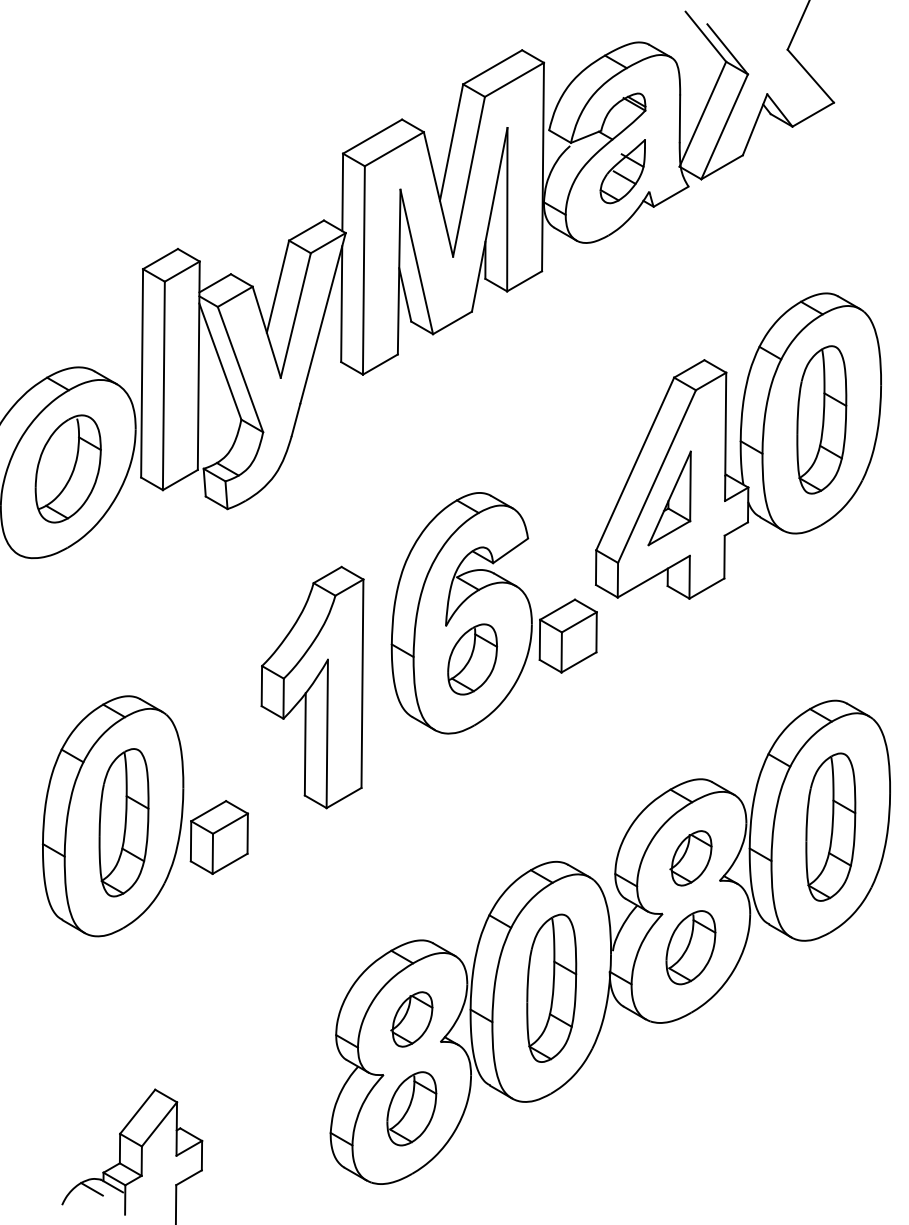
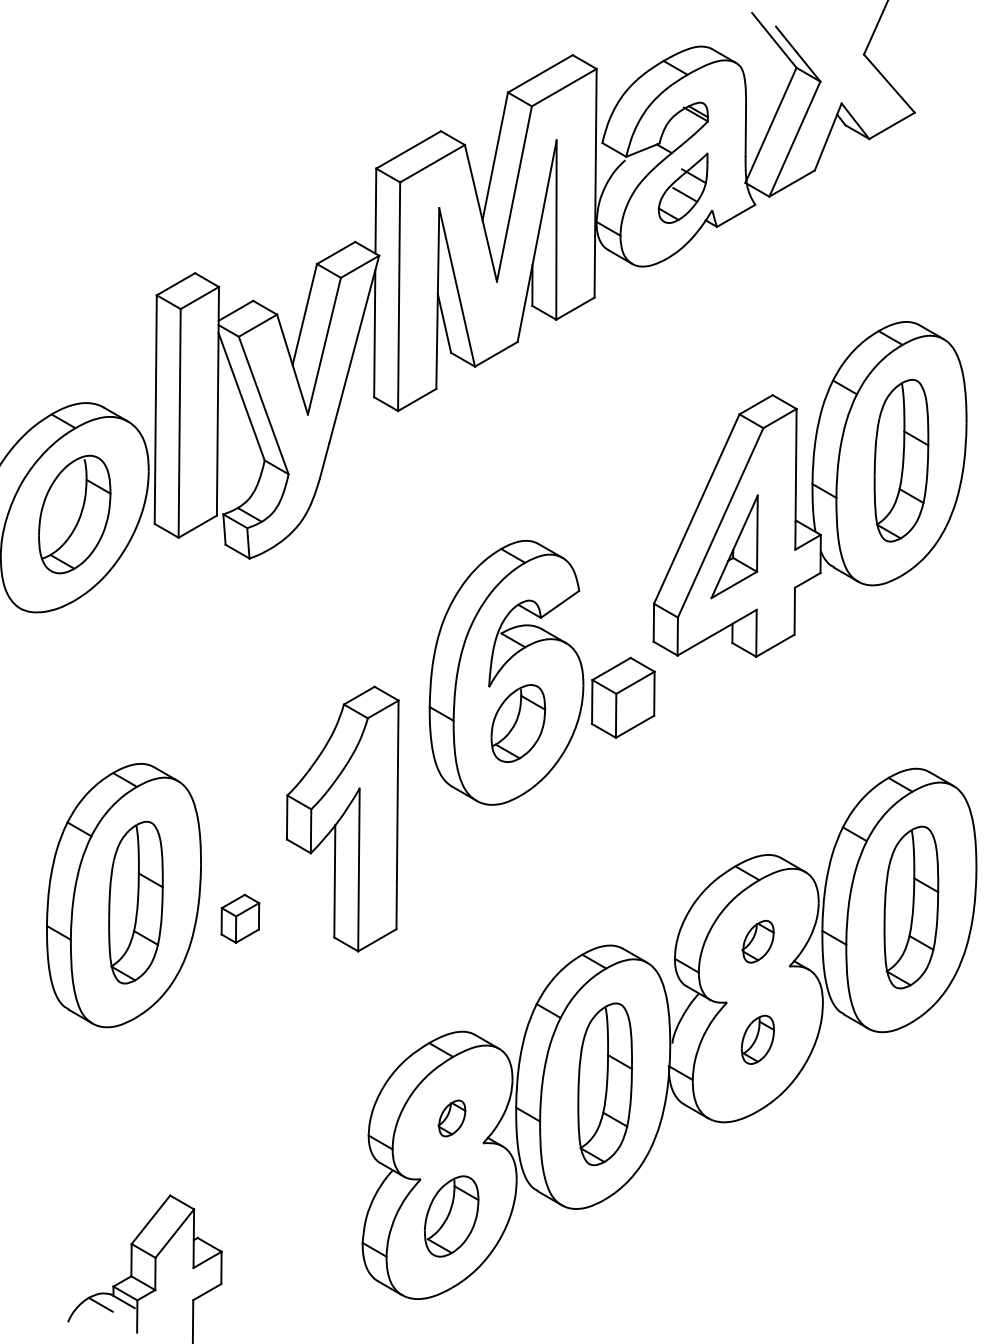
part: (312, 687) -> (342, 819), moved
part: (218, 837) -> (239, 918), size x0.6
part: (690, 858) -> (757, 941), size x0.7
part: (690, 947) -> (757, 1039), size x0.6
part: (411, 1019) -> (451, 1118), size x0.6

